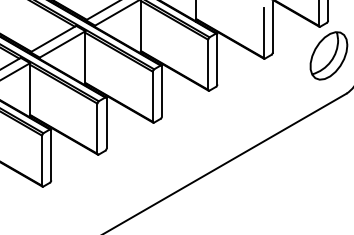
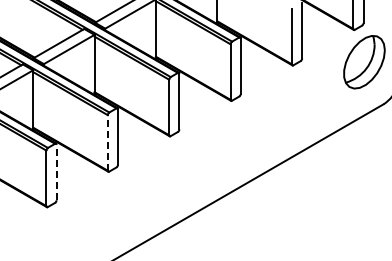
line: (97, 128) -> (107, 142), solid -> dashed
line: (51, 155) -> (56, 172), solid -> dashed

